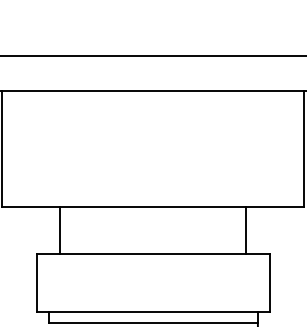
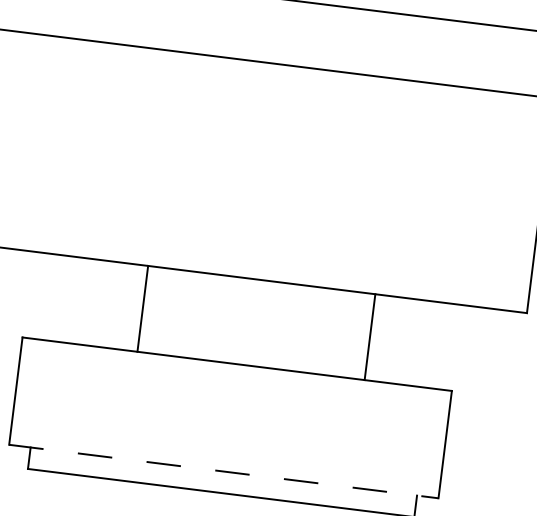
line: (60, 230) -> (143, 309), moved
line: (246, 230) -> (370, 337), moved
line: (153, 311) -> (224, 471), solid -> dashed

